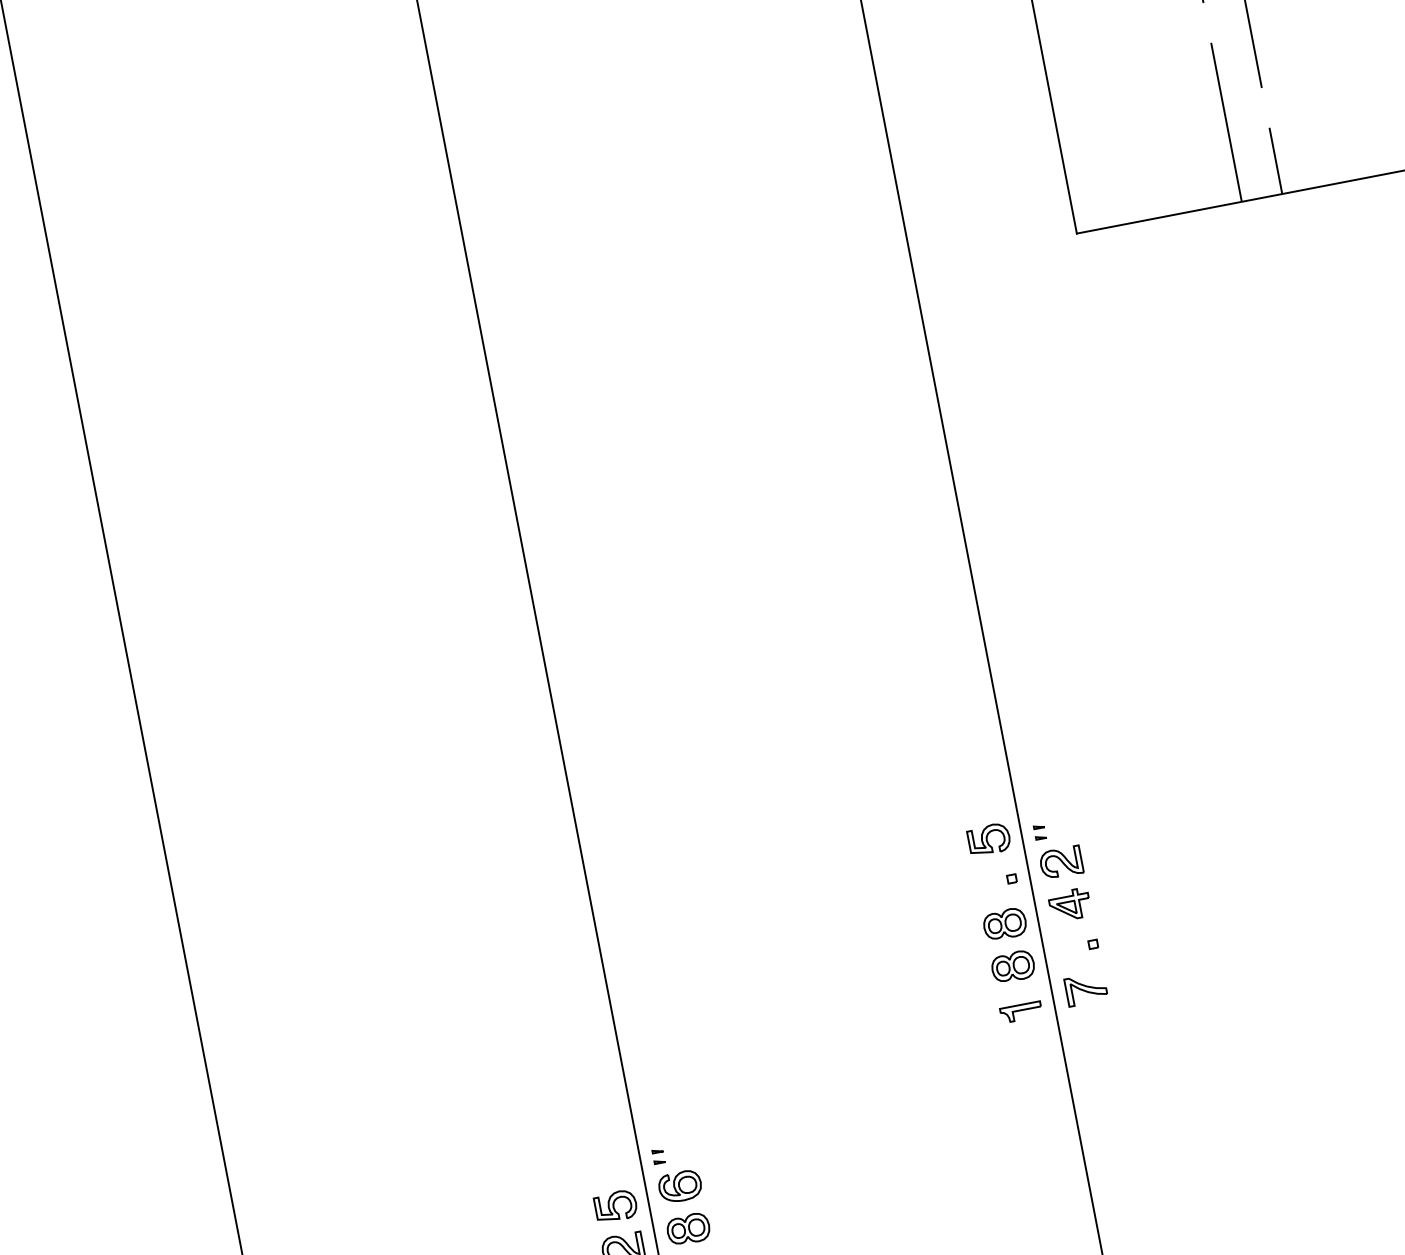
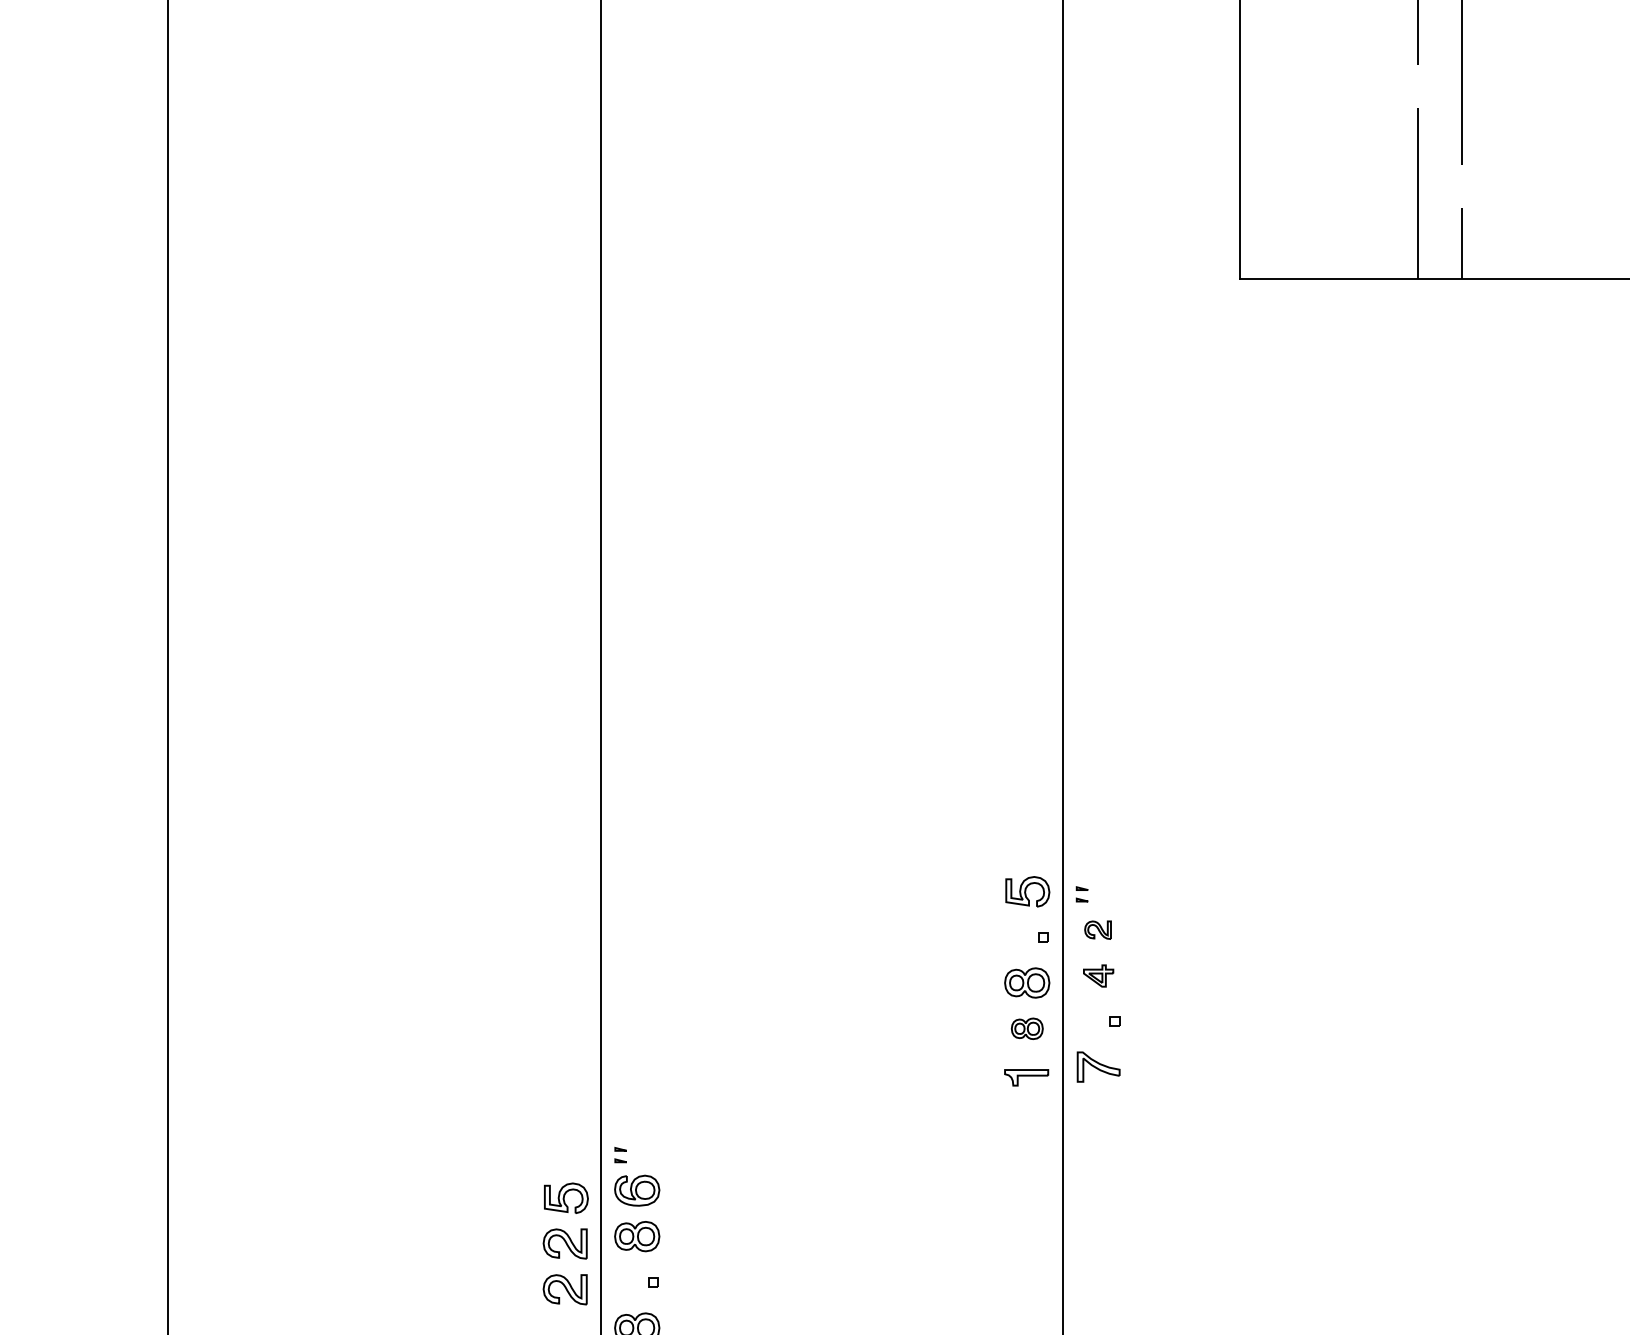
part: (1060, 862) -> (1097, 929), size x0.6
part: (1069, 904) -> (1098, 975), size x0.7
part: (1013, 966) -> (1027, 1028), size x0.7

